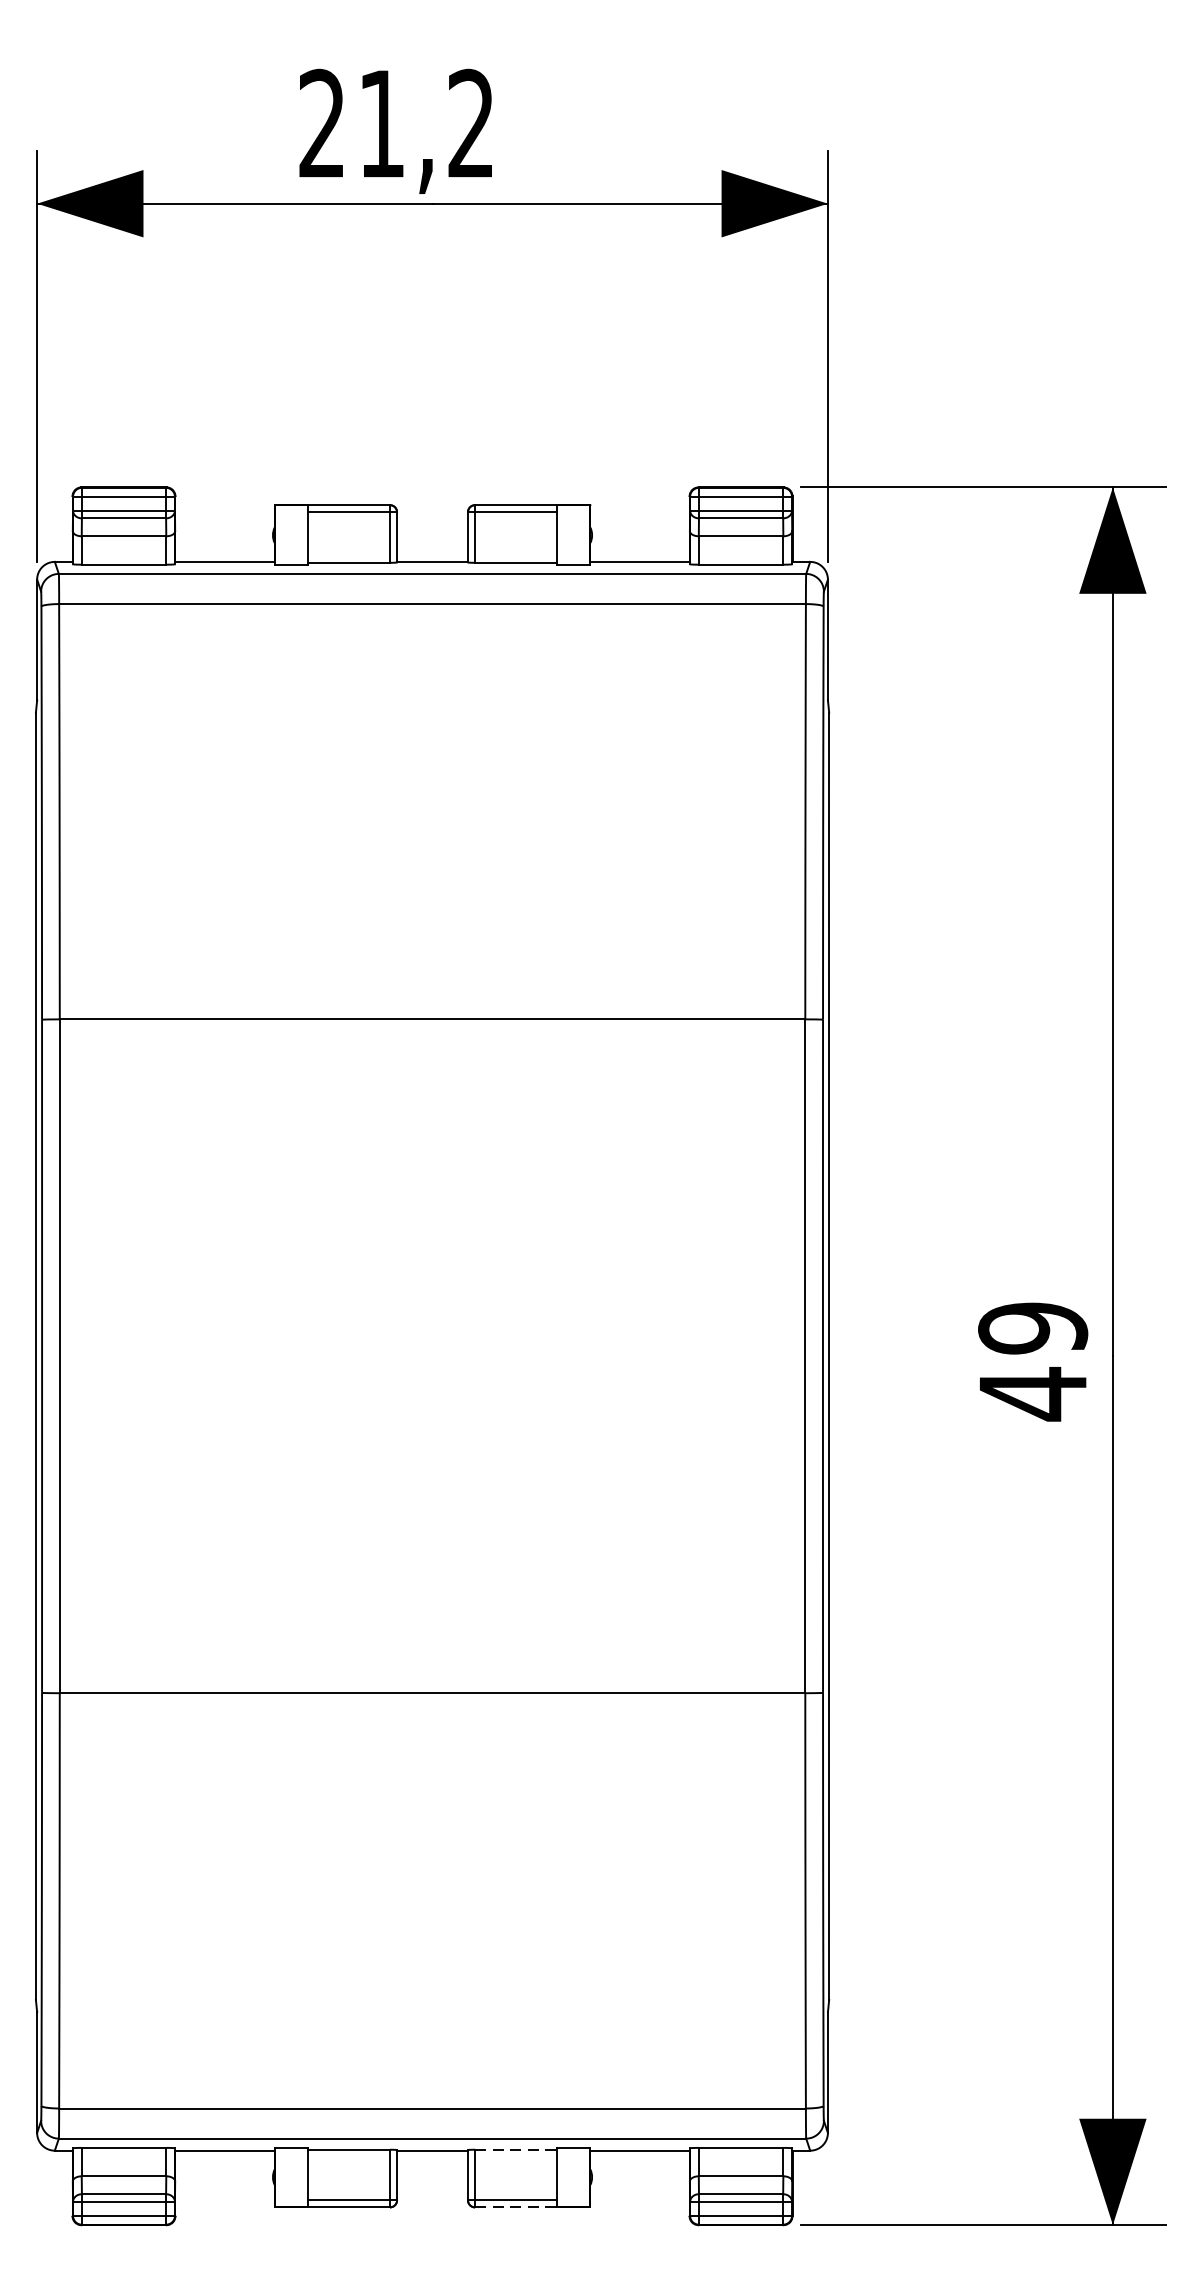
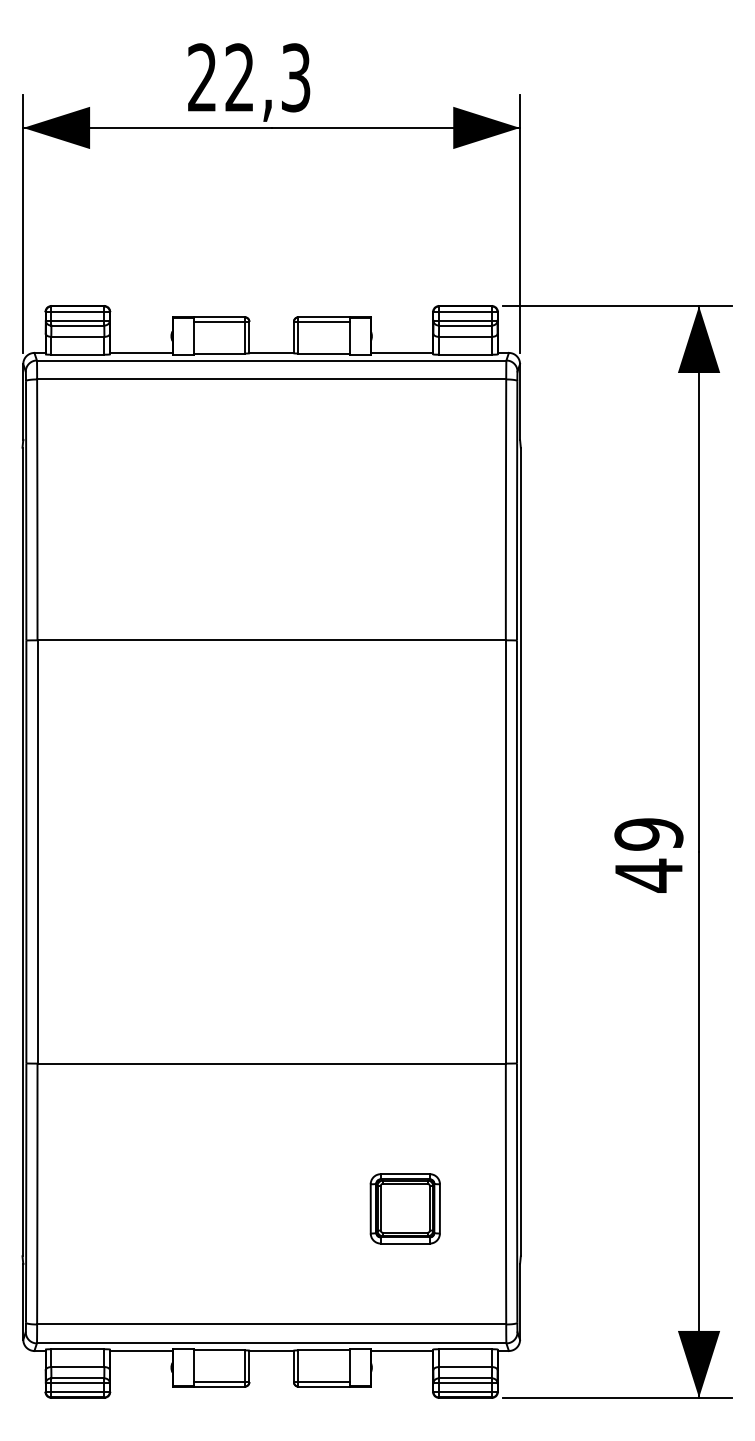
text: (425, 123) -> (267, 77), 21,2 -> 22,3
part: (643, 1923) -> (404, 1208), added
line: (516, 2149) -> (324, 1350), dashed -> solid
line: (516, 2207) -> (324, 1386), dashed -> solid

